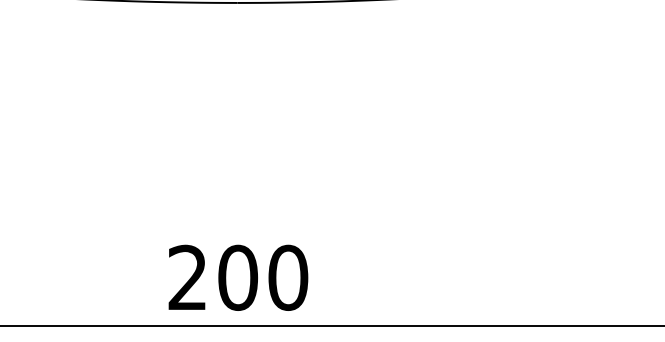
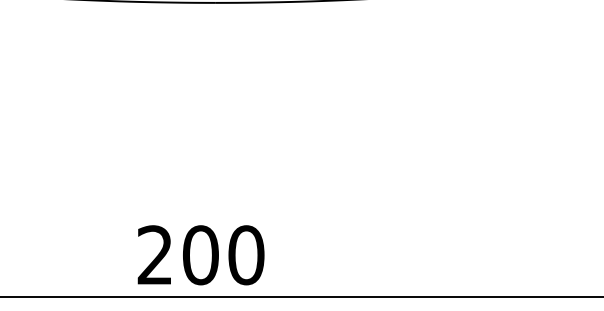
text: (238, 277) -> (201, 254), moved

